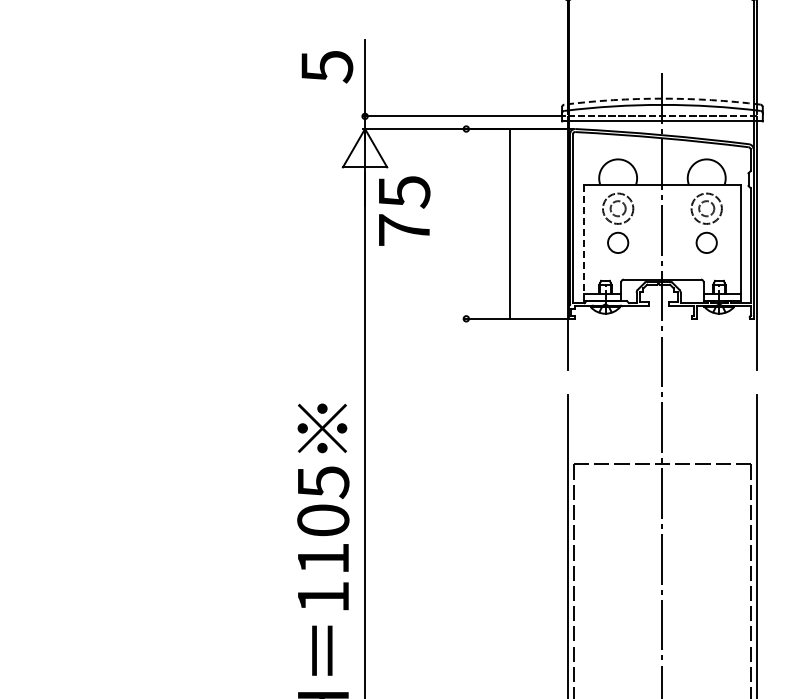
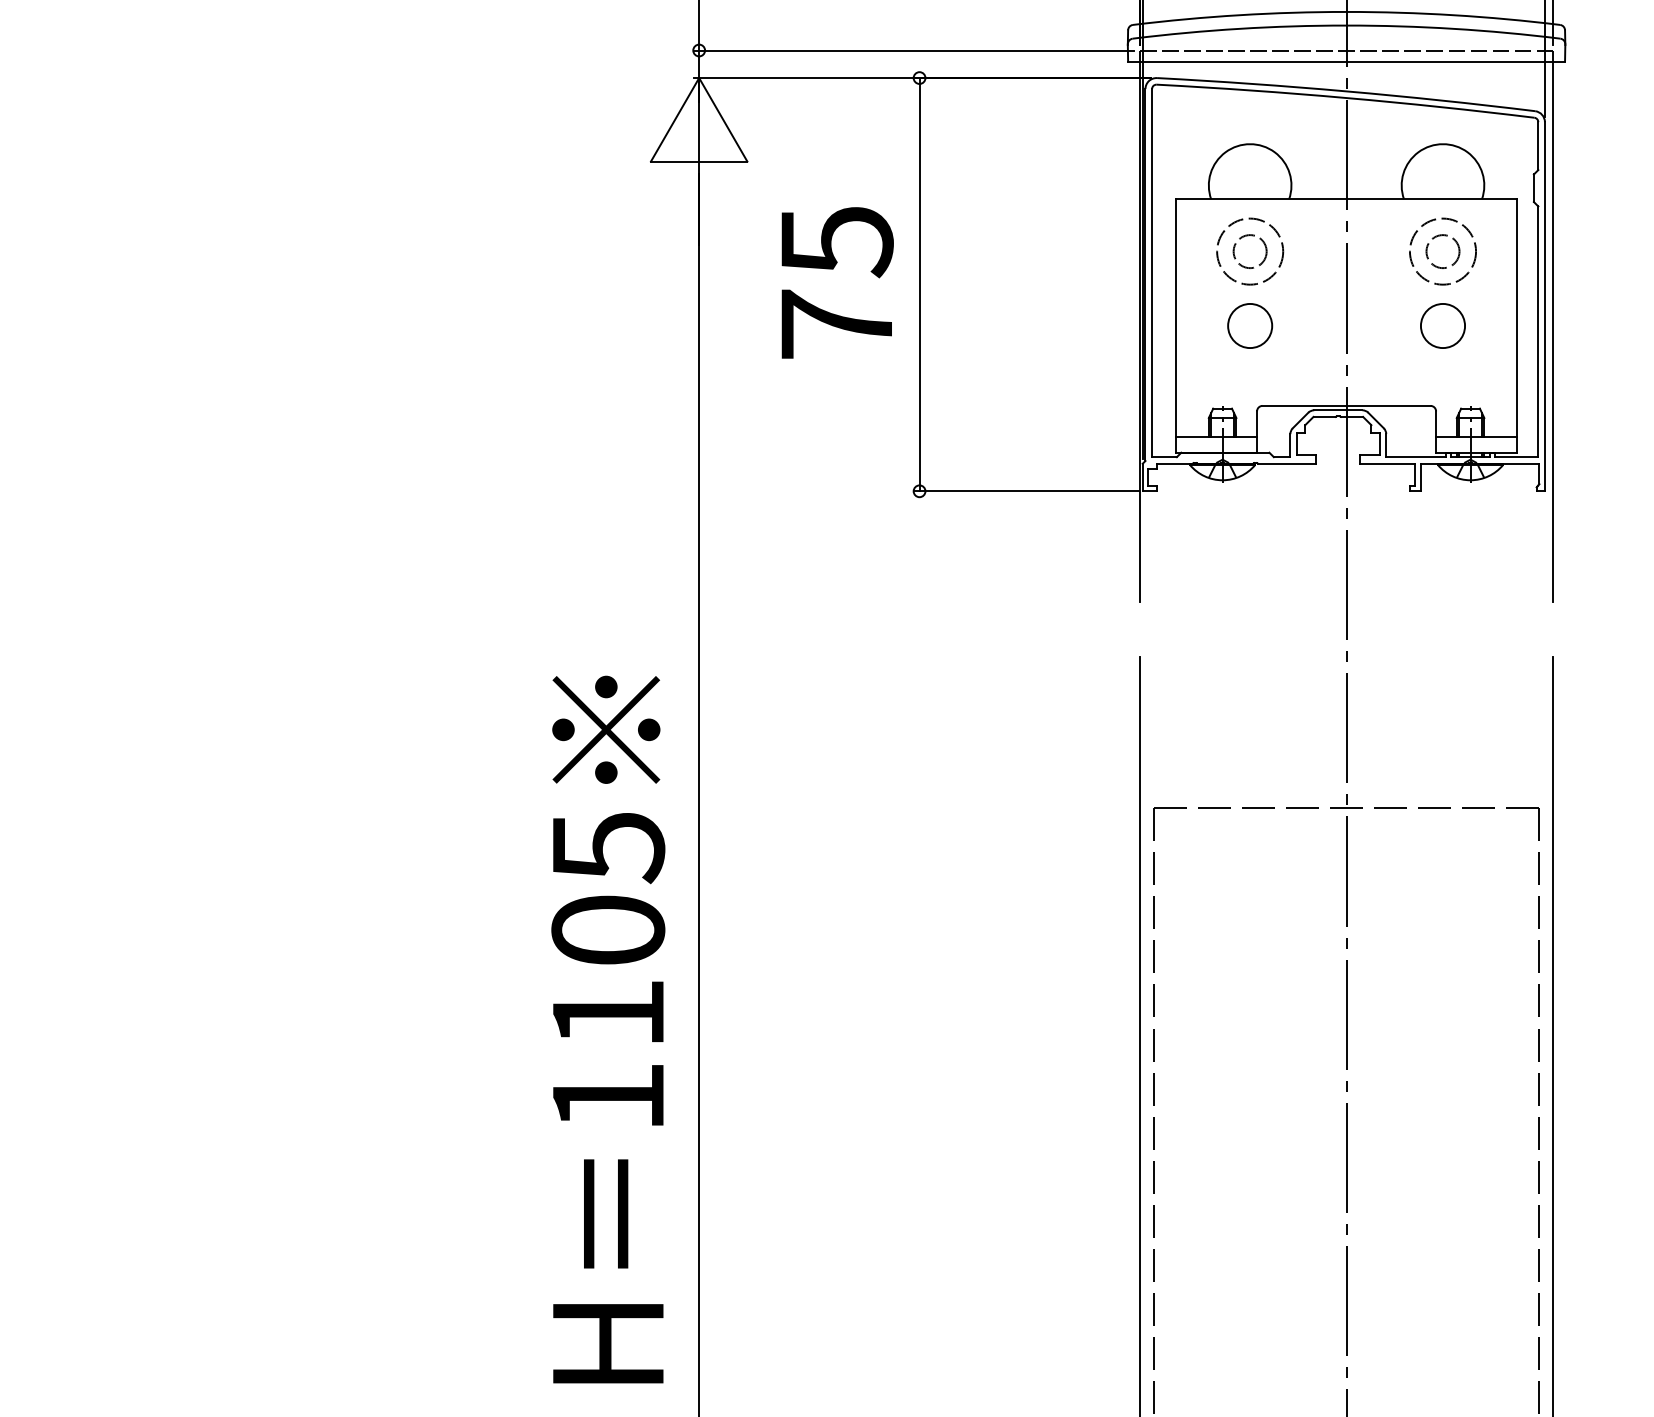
arc: (662, 98) -> (1346, 11), dashed -> solid
text: (404, 210) -> (837, 281), moved
line: (510, 223) -> (919, 283), moved
line: (583, 243) -> (1174, 327), dashed -> solid

